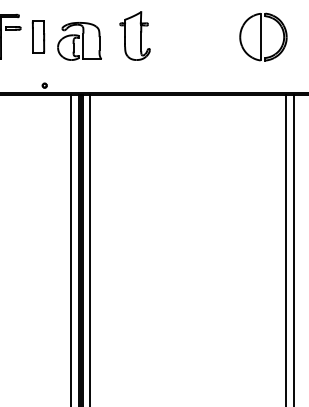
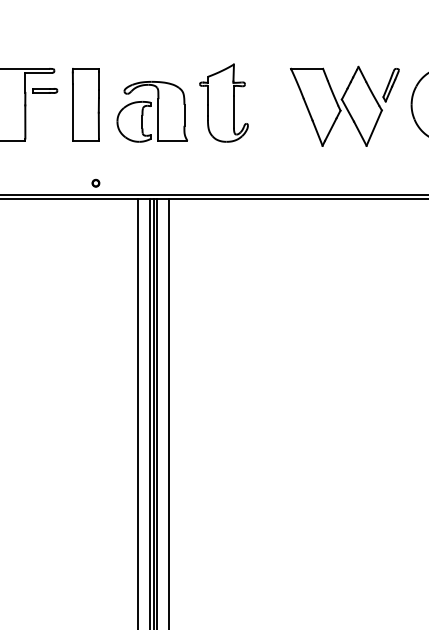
part: (134, 35) -> (223, 102), moved
part: (38, 36) -> (85, 103), size x1.43
part: (198, 37) -> (344, 105), added

